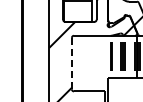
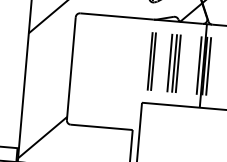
line: (71, 63) -> (70, 68), dashed -> solid

